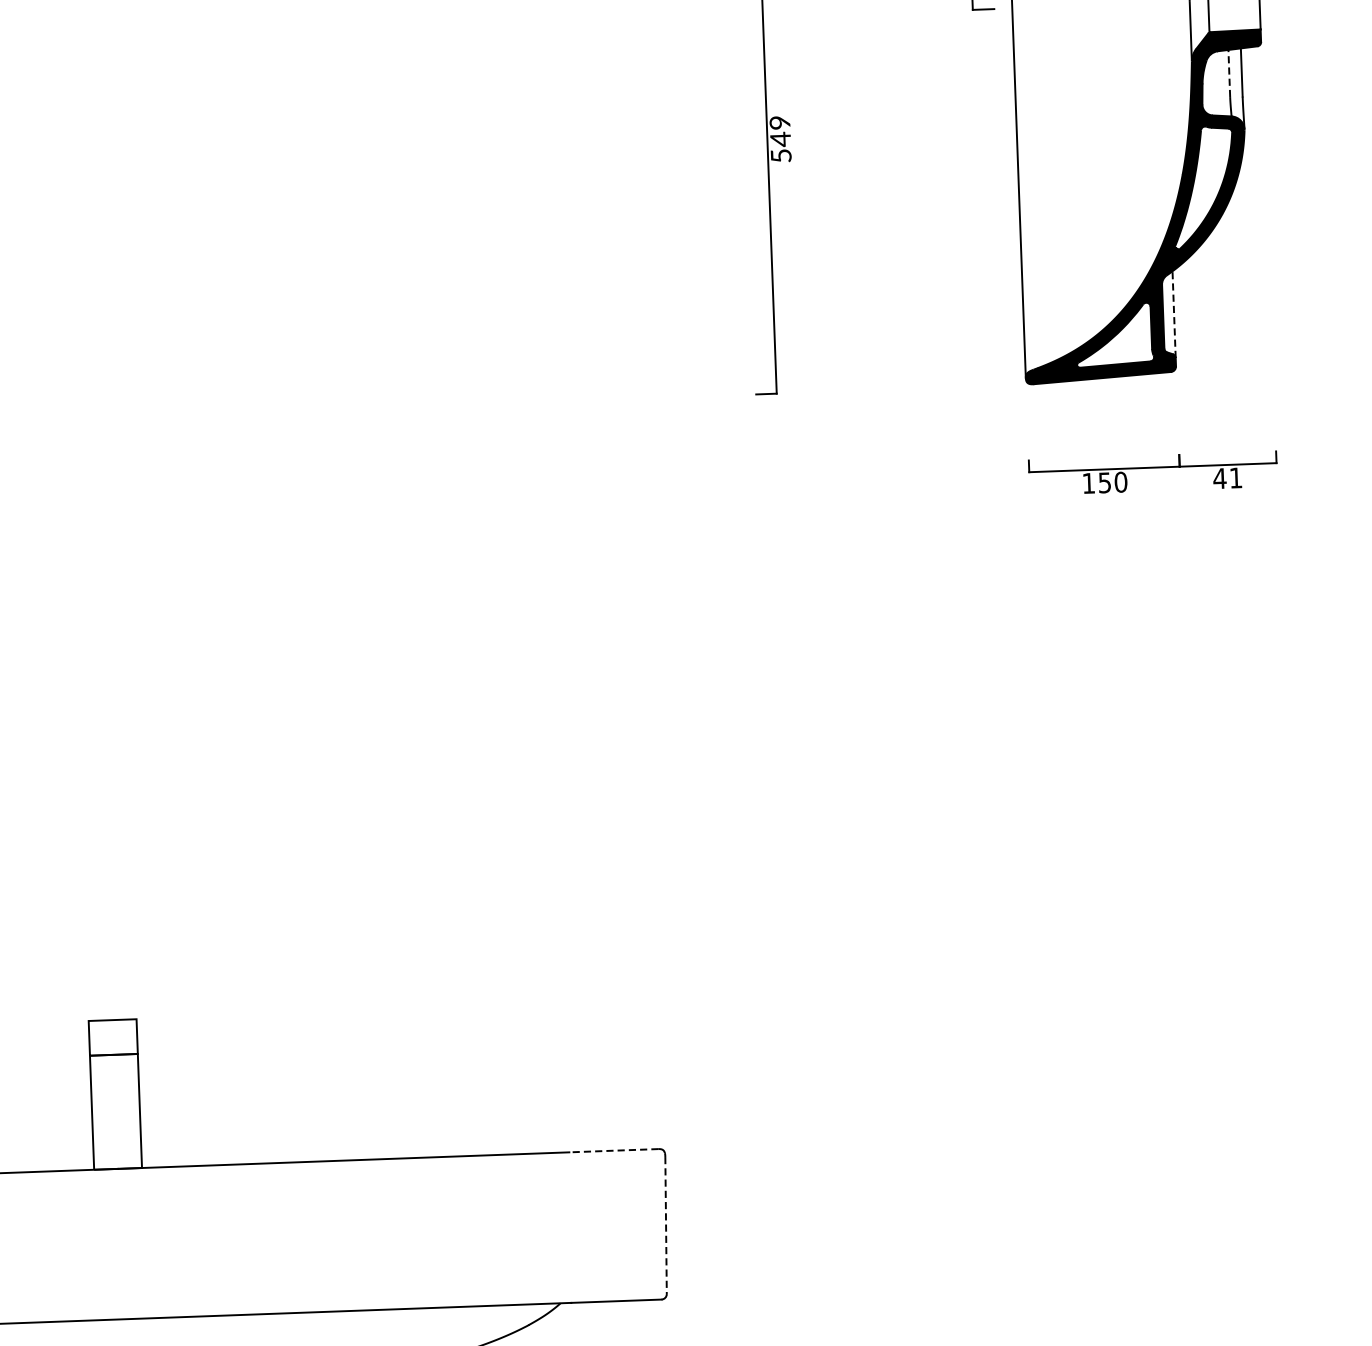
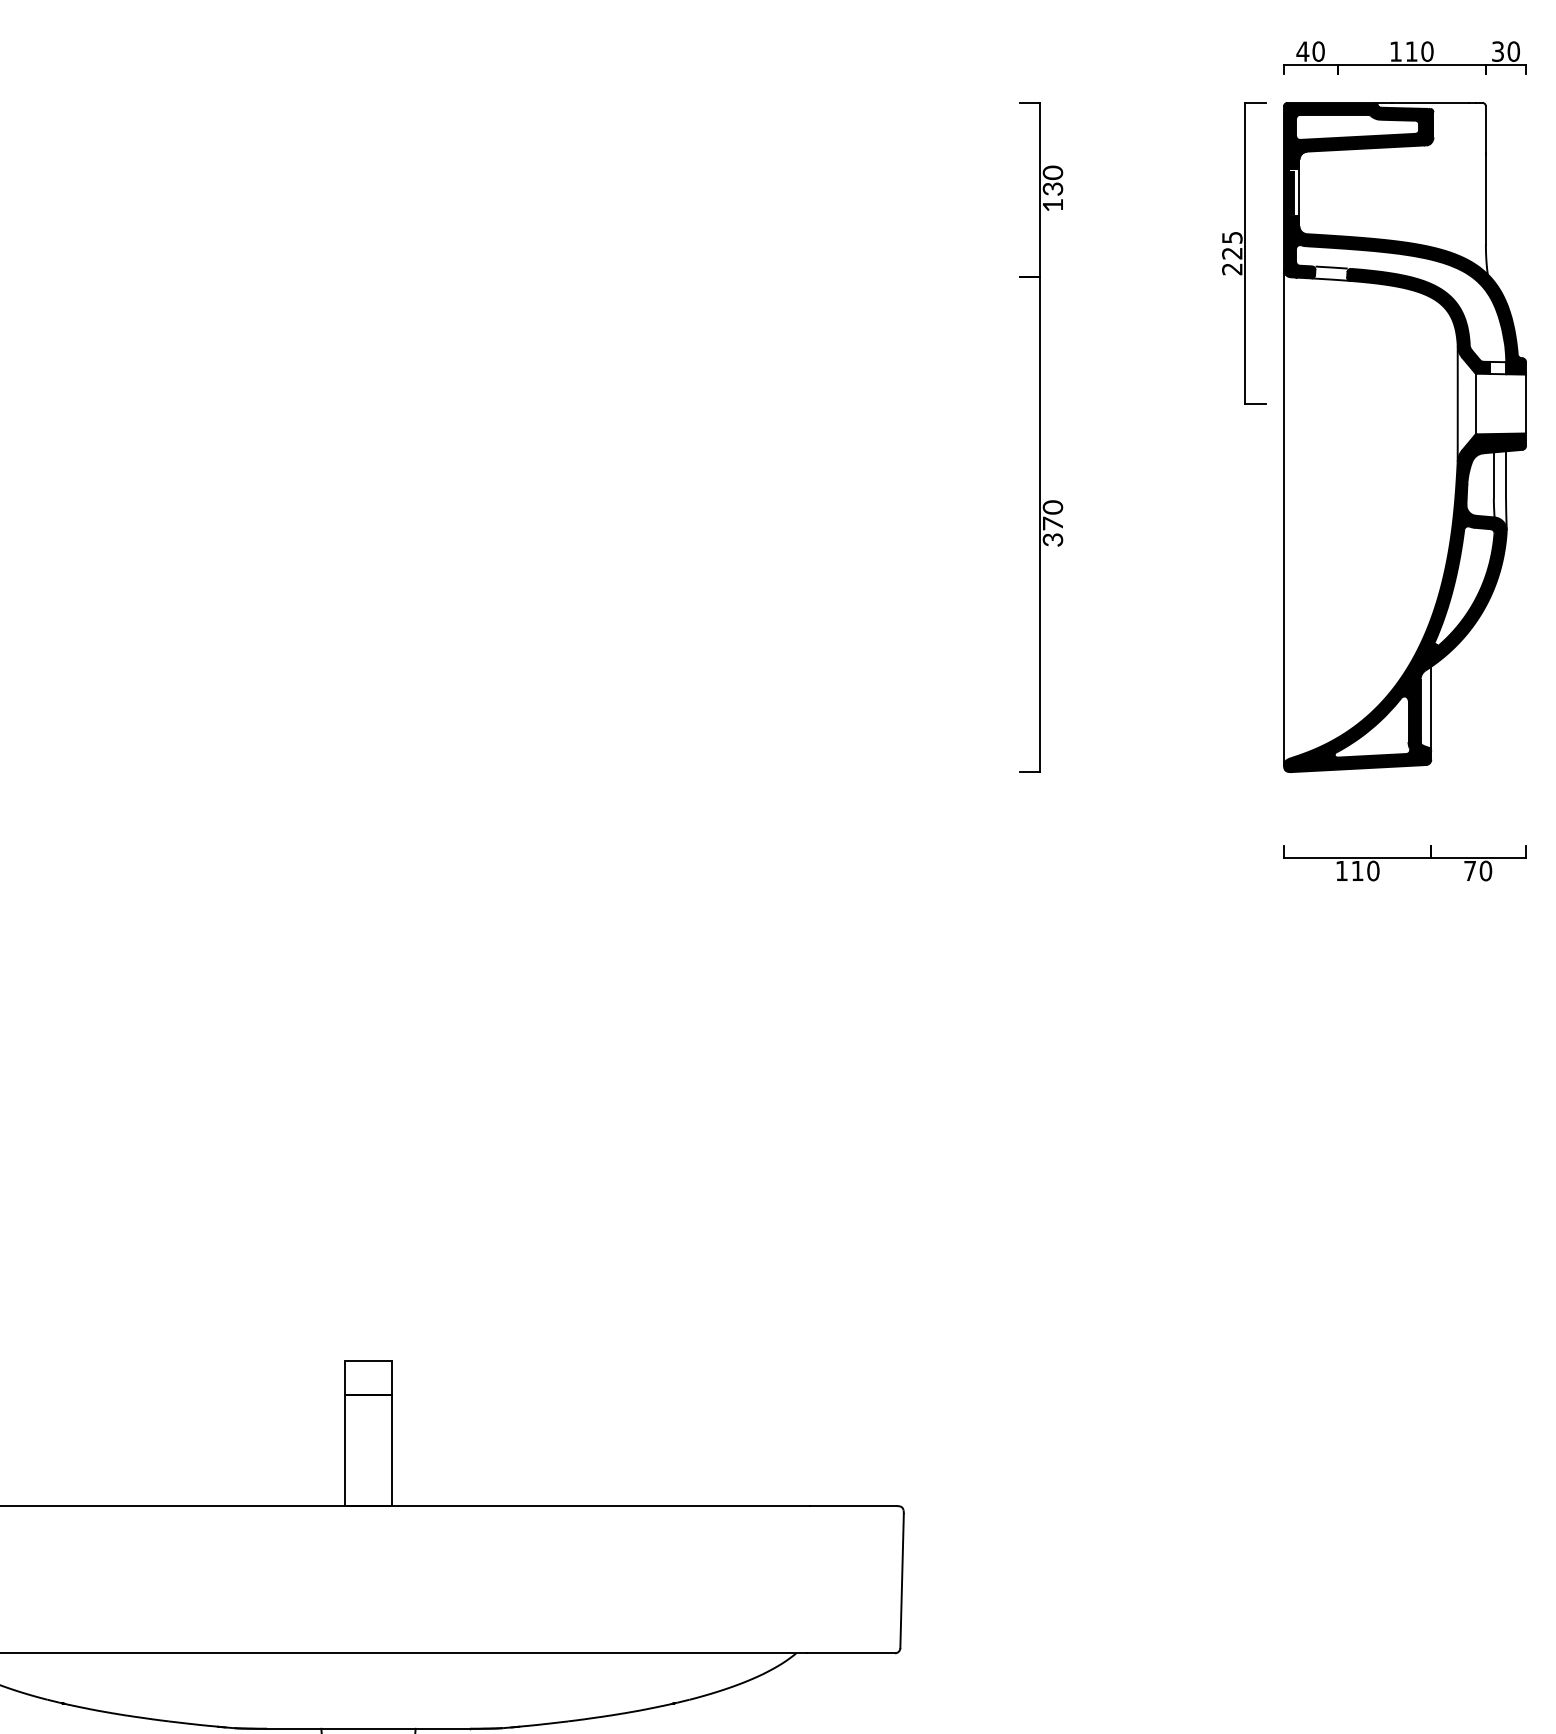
line: (1228, 72) -> (1493, 474), dashed -> solid
text: (780, 139) -> (1052, 523), 549 -> 370
line: (1174, 314) -> (1431, 708), dashed -> solid
text: (1227, 477) -> (1477, 870), 41 -> 70
text: (1104, 483) -> (1357, 871), 150 -> 110
line: (613, 1151) -> (853, 1506), dashed -> solid
line: (666, 1225) -> (902, 1581), dashed -> solid

